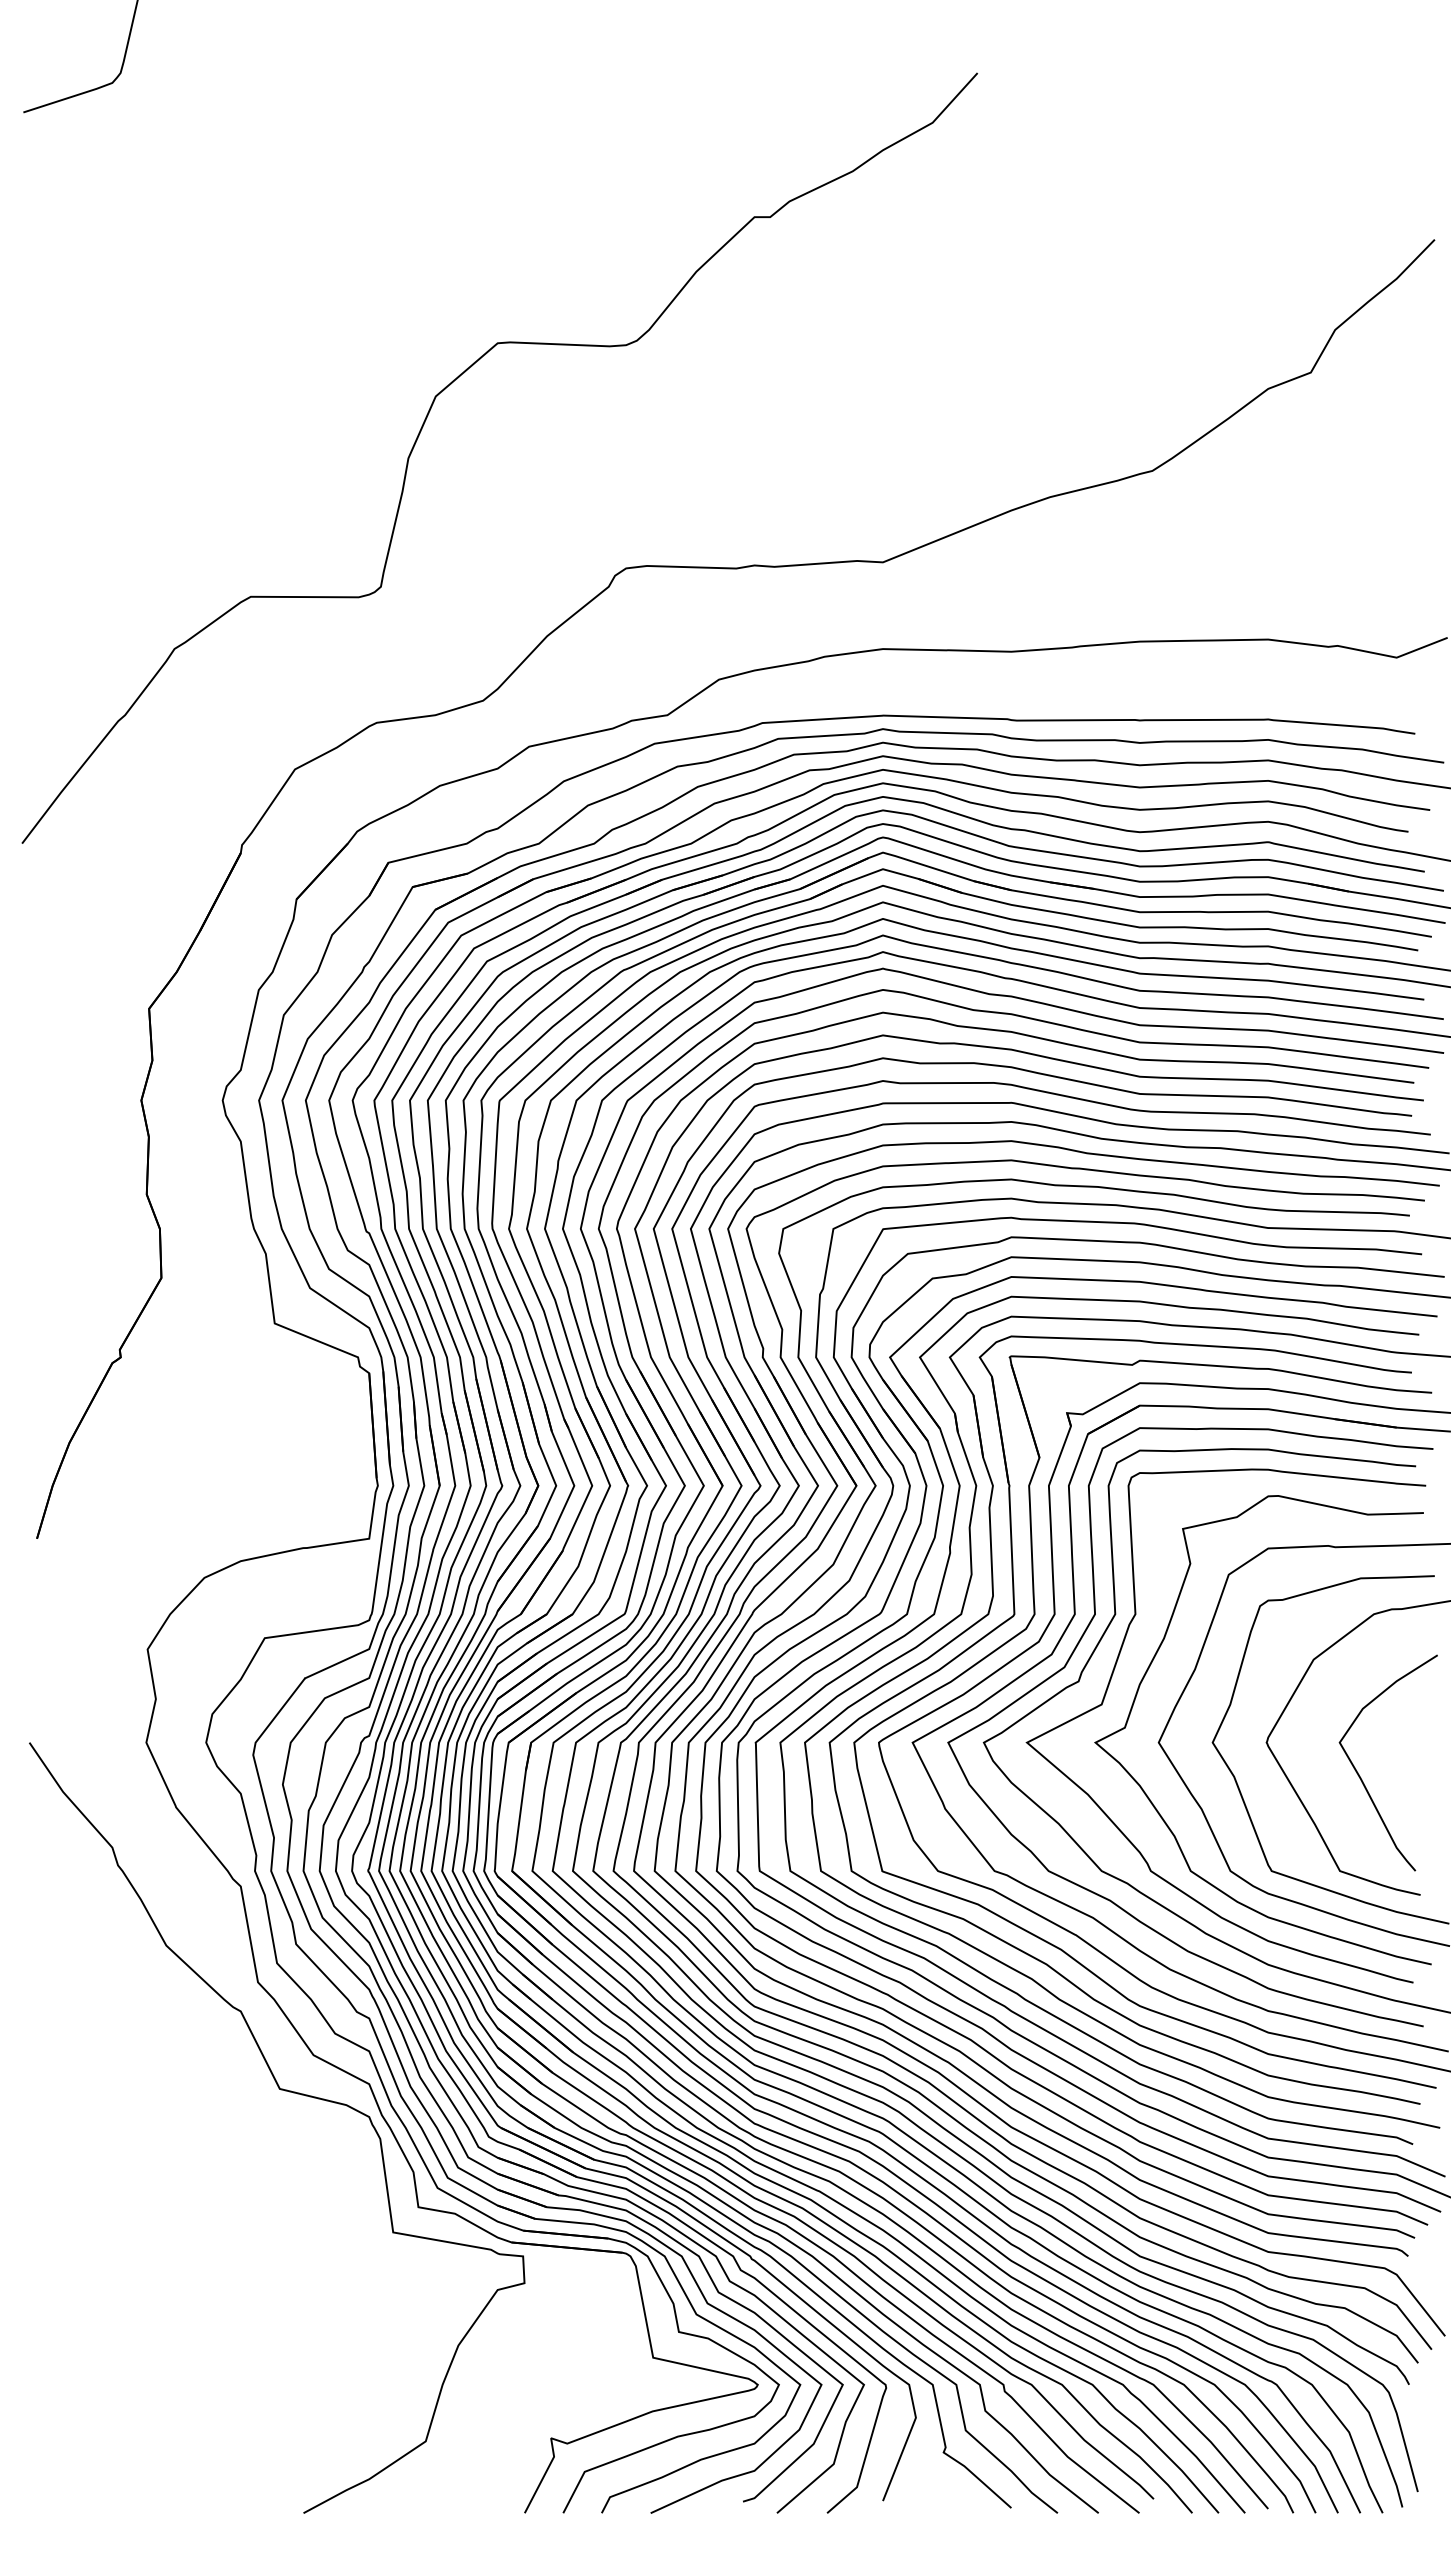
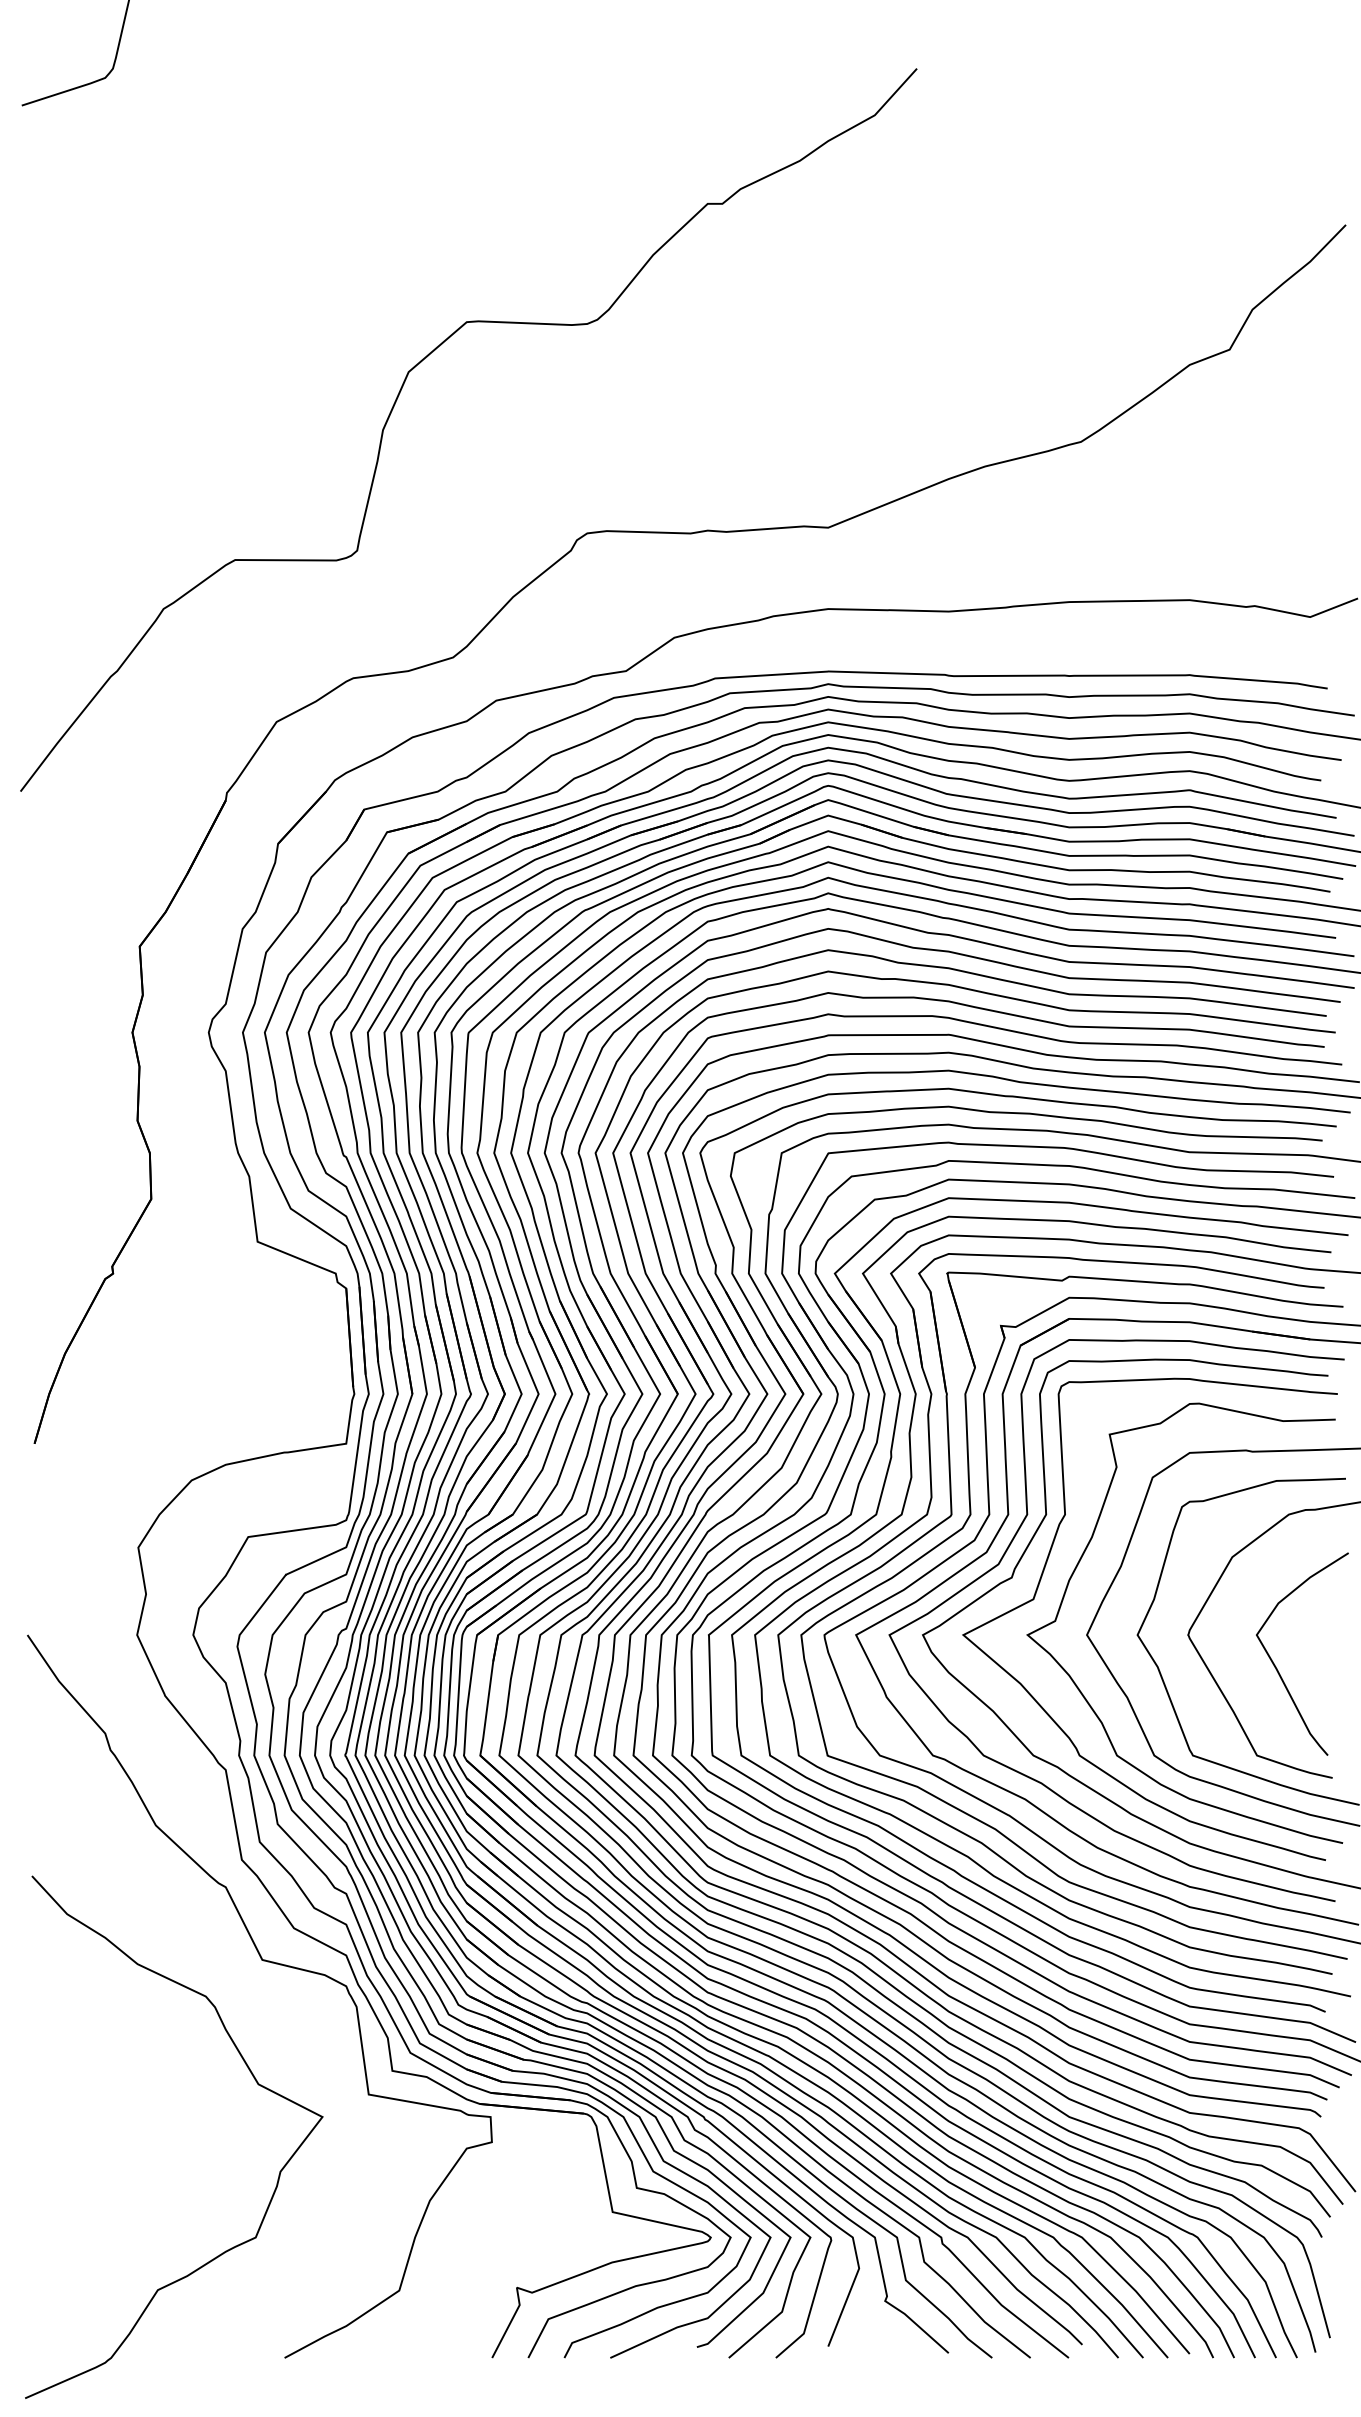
curve: (272, 2218) -> (255, 2081), added

